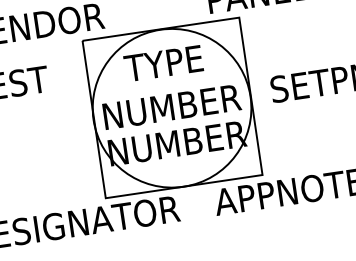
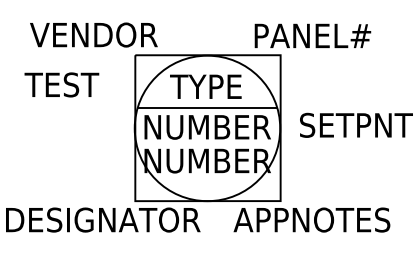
line: (168, 85) -> (207, 107), added

